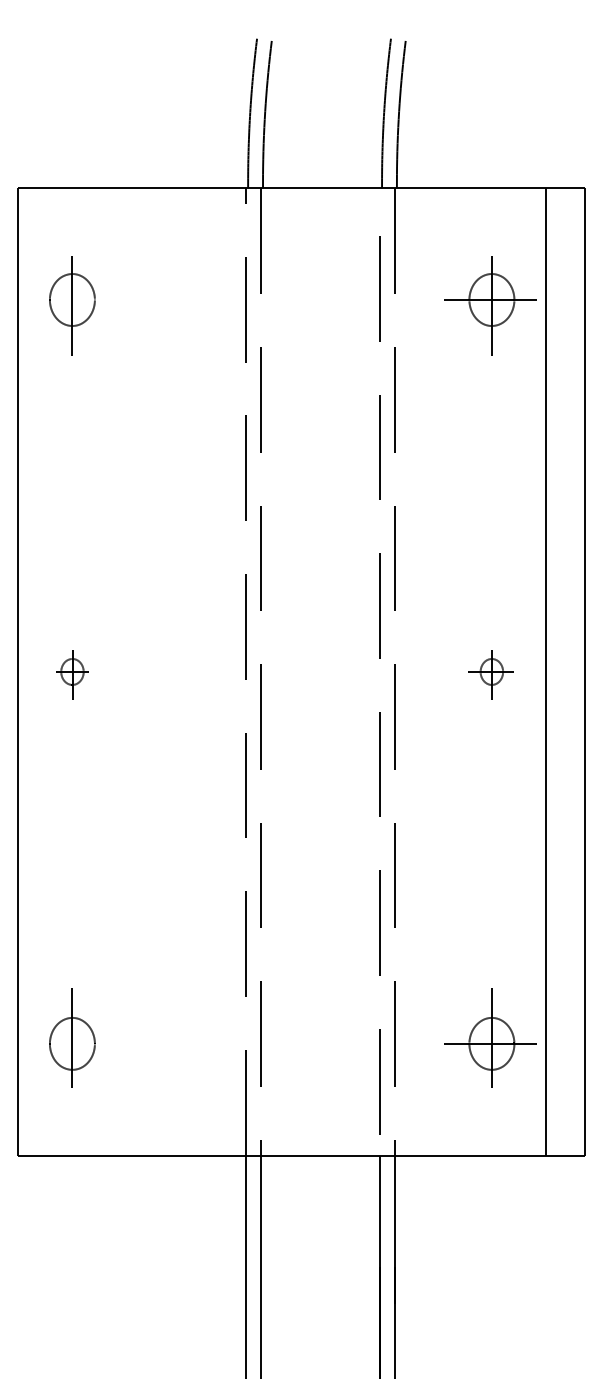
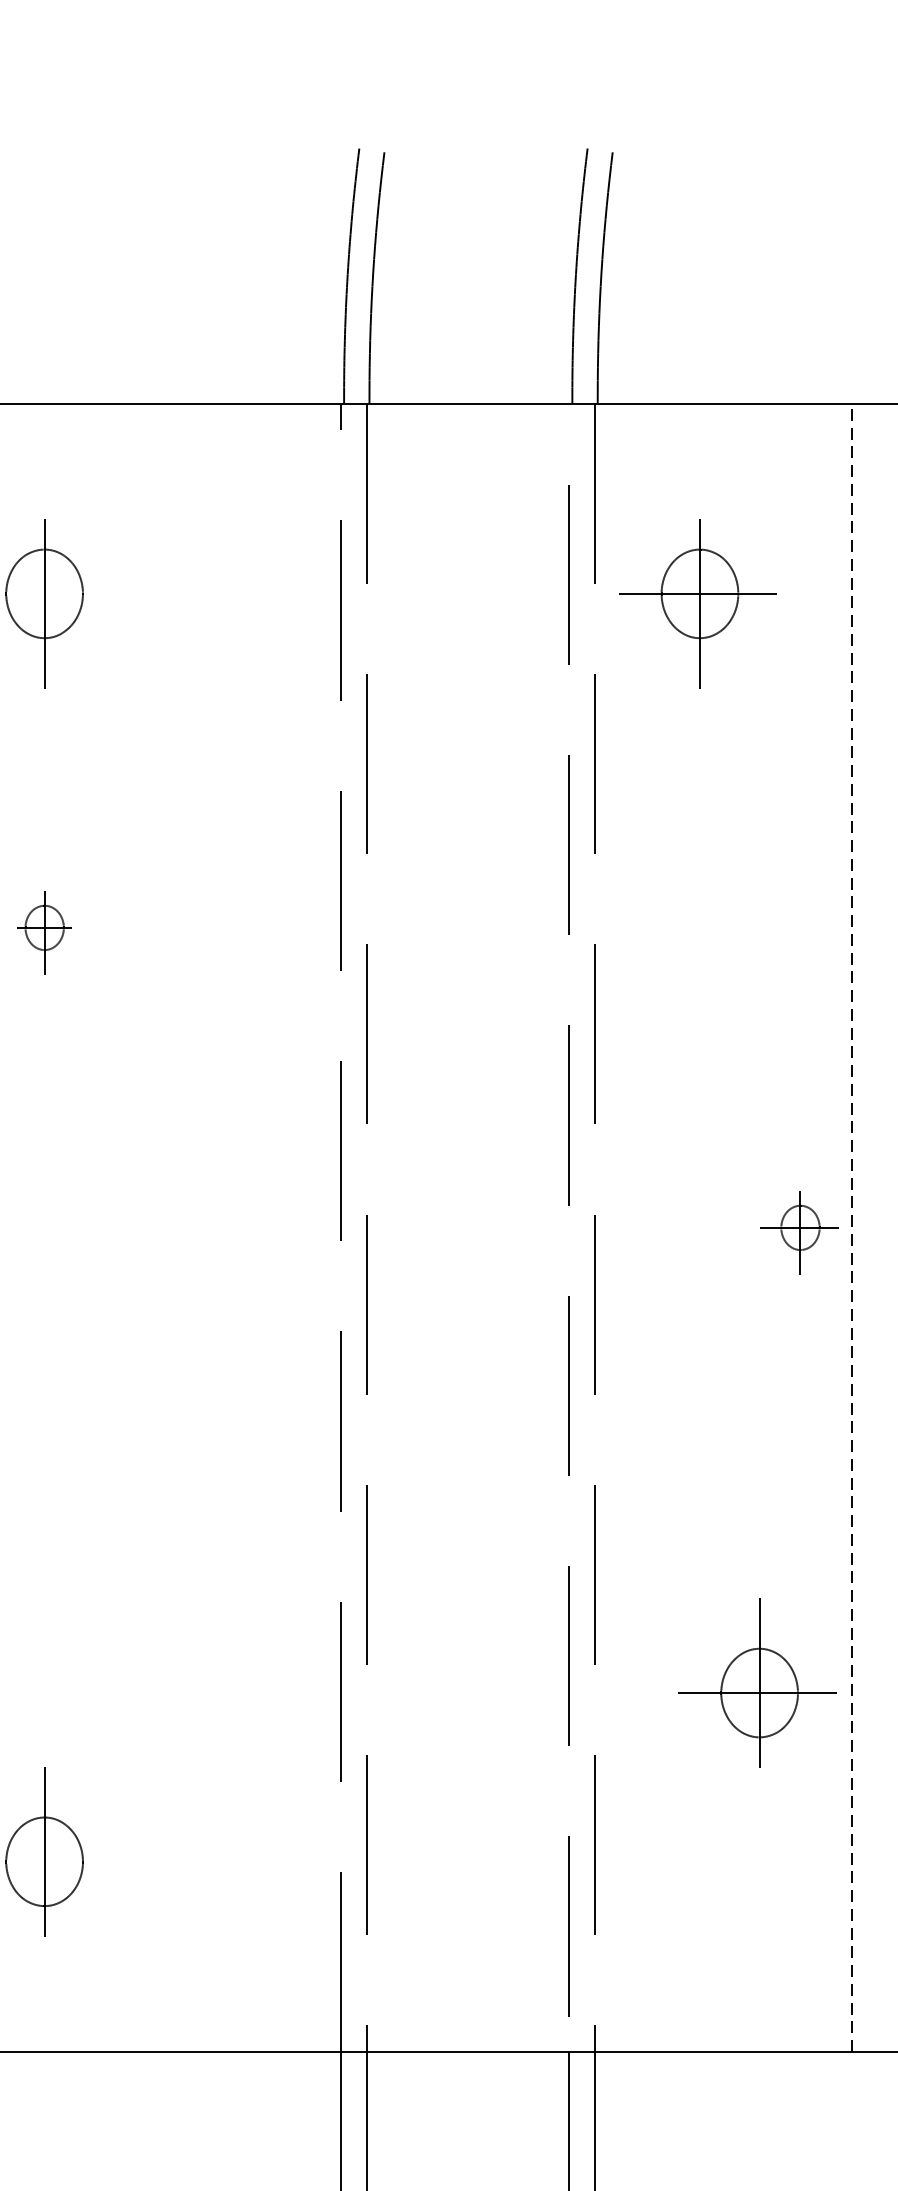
part: (490, 305) -> (697, 603), moved
line: (546, 671) -> (852, 1227), solid -> dashed
part: (72, 674) -> (44, 932), moved
part: (490, 674) -> (798, 1232), moved
part: (490, 1037) -> (757, 1682), moved

